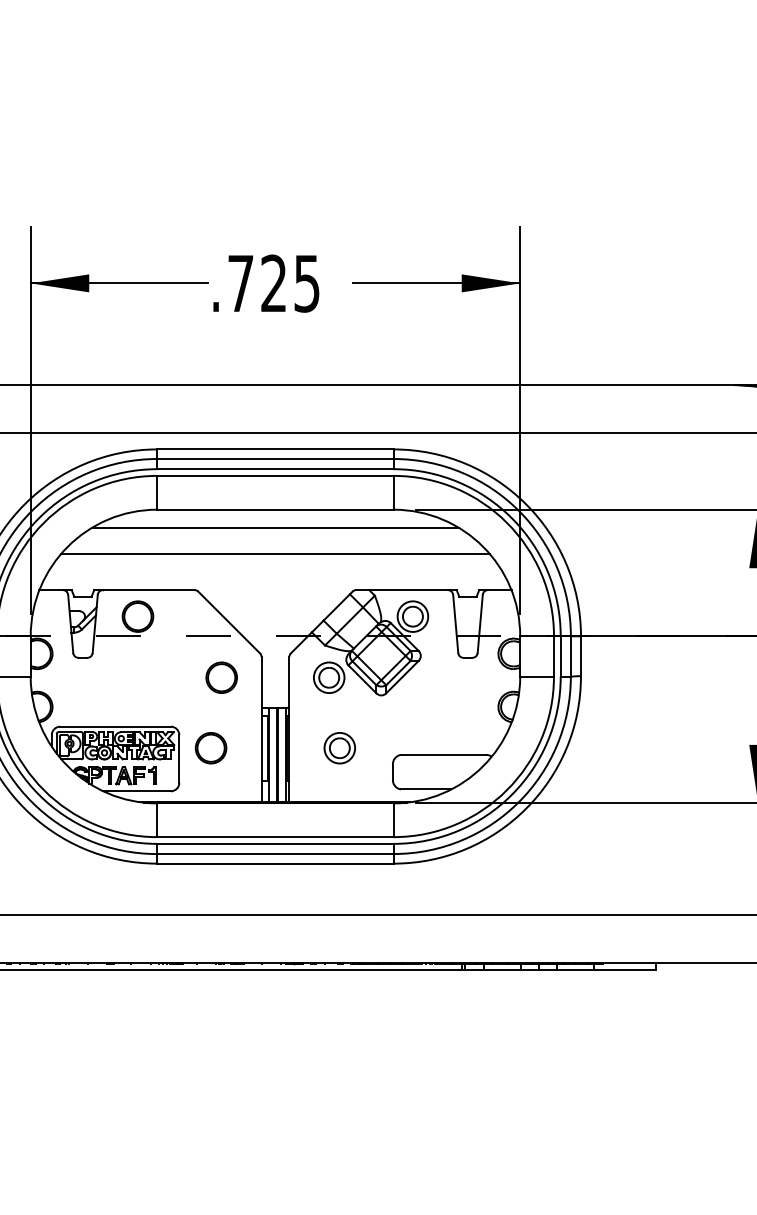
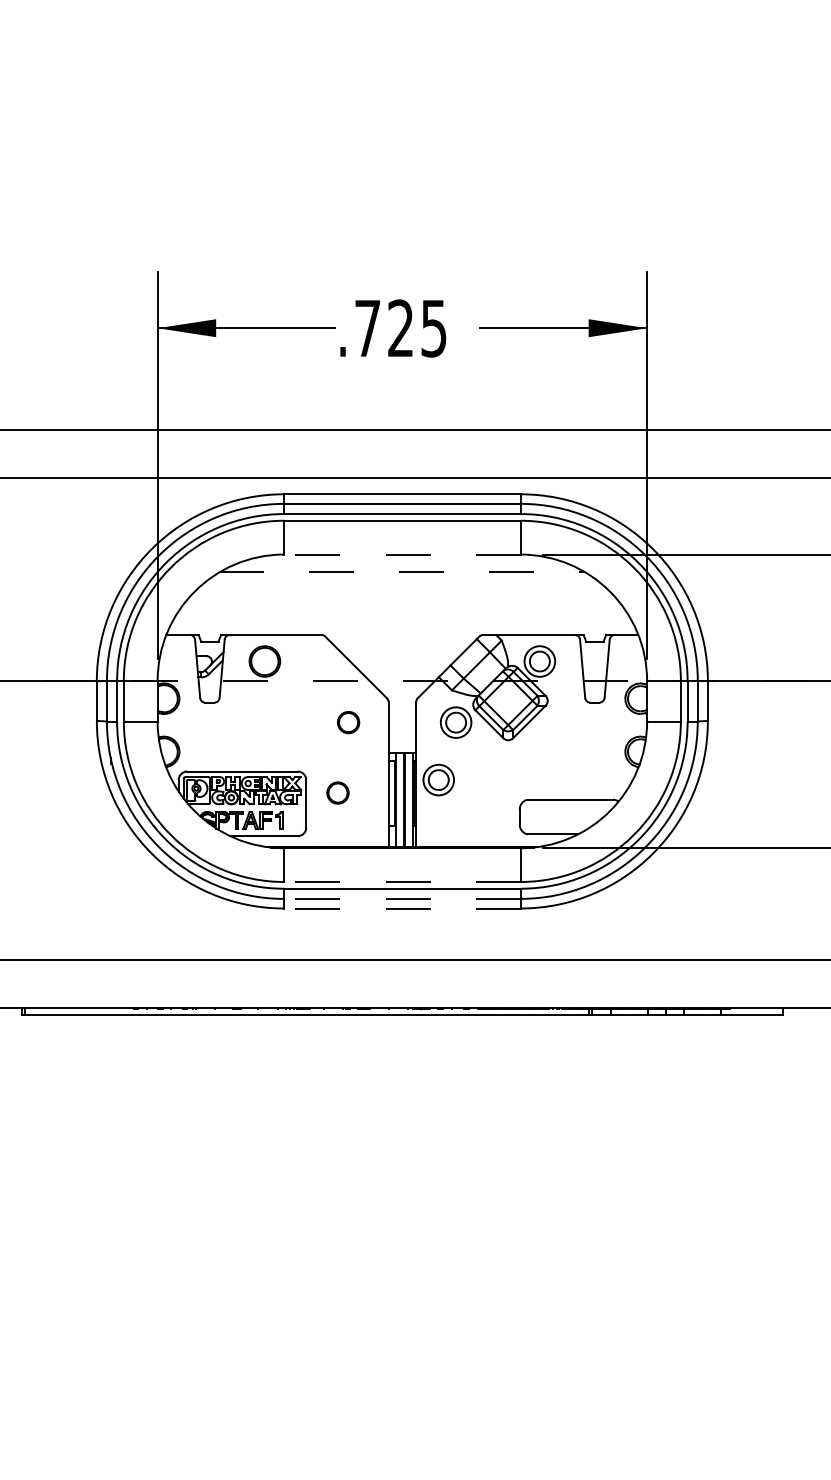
line: (274, 509) -> (401, 554), solid -> dashed
line: (275, 527) -> (402, 572), solid -> dashed
line: (274, 554) -> (401, 599), removed
part: (221, 677) -> (348, 722), size x0.7
part: (210, 747) -> (337, 792), size x0.7
part: (339, 747) -> (438, 779), moved
line: (274, 837) -> (401, 882), solid -> dashed
line: (274, 853) -> (401, 898), solid -> dashed
line: (274, 863) -> (401, 908), solid -> dashed

